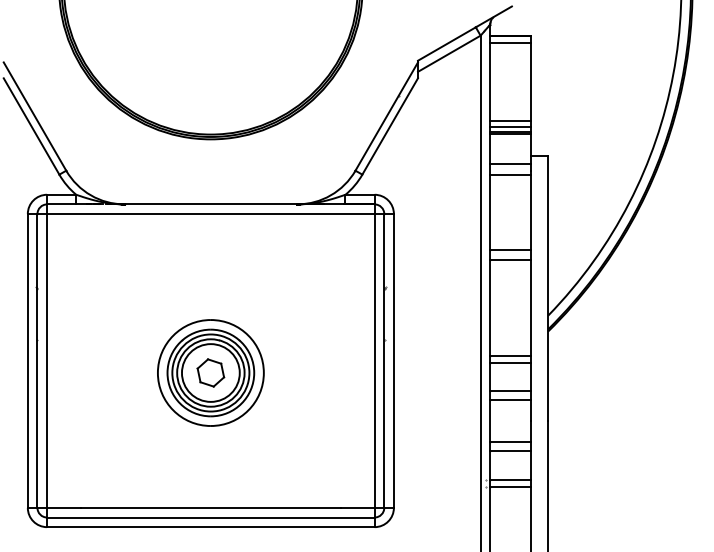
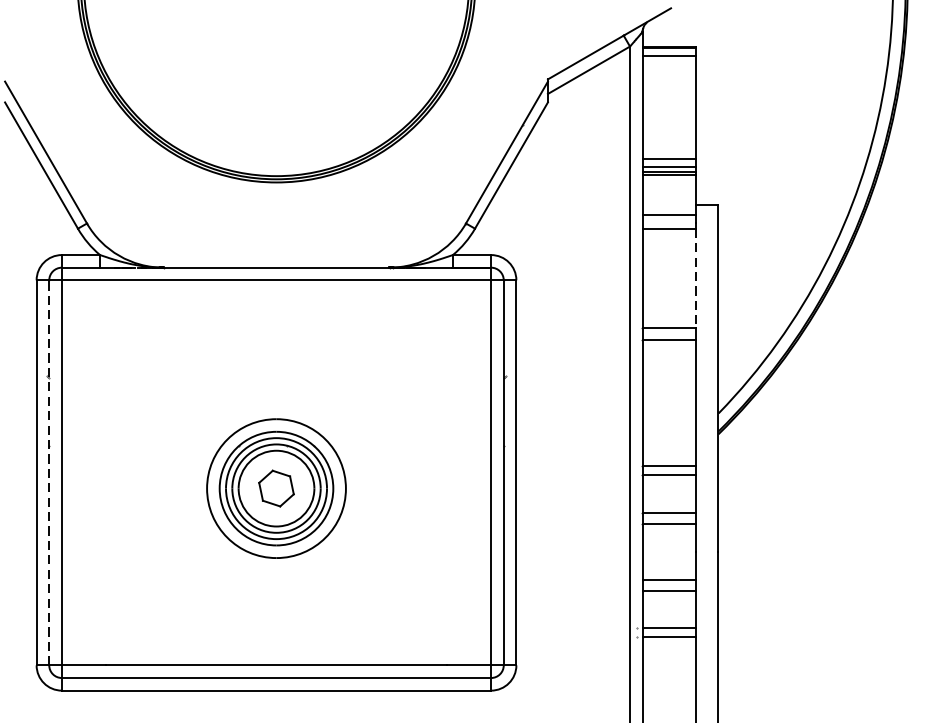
line: (531, 212) -> (696, 278), solid -> dashed
line: (37, 360) -> (49, 472), solid -> dashed

